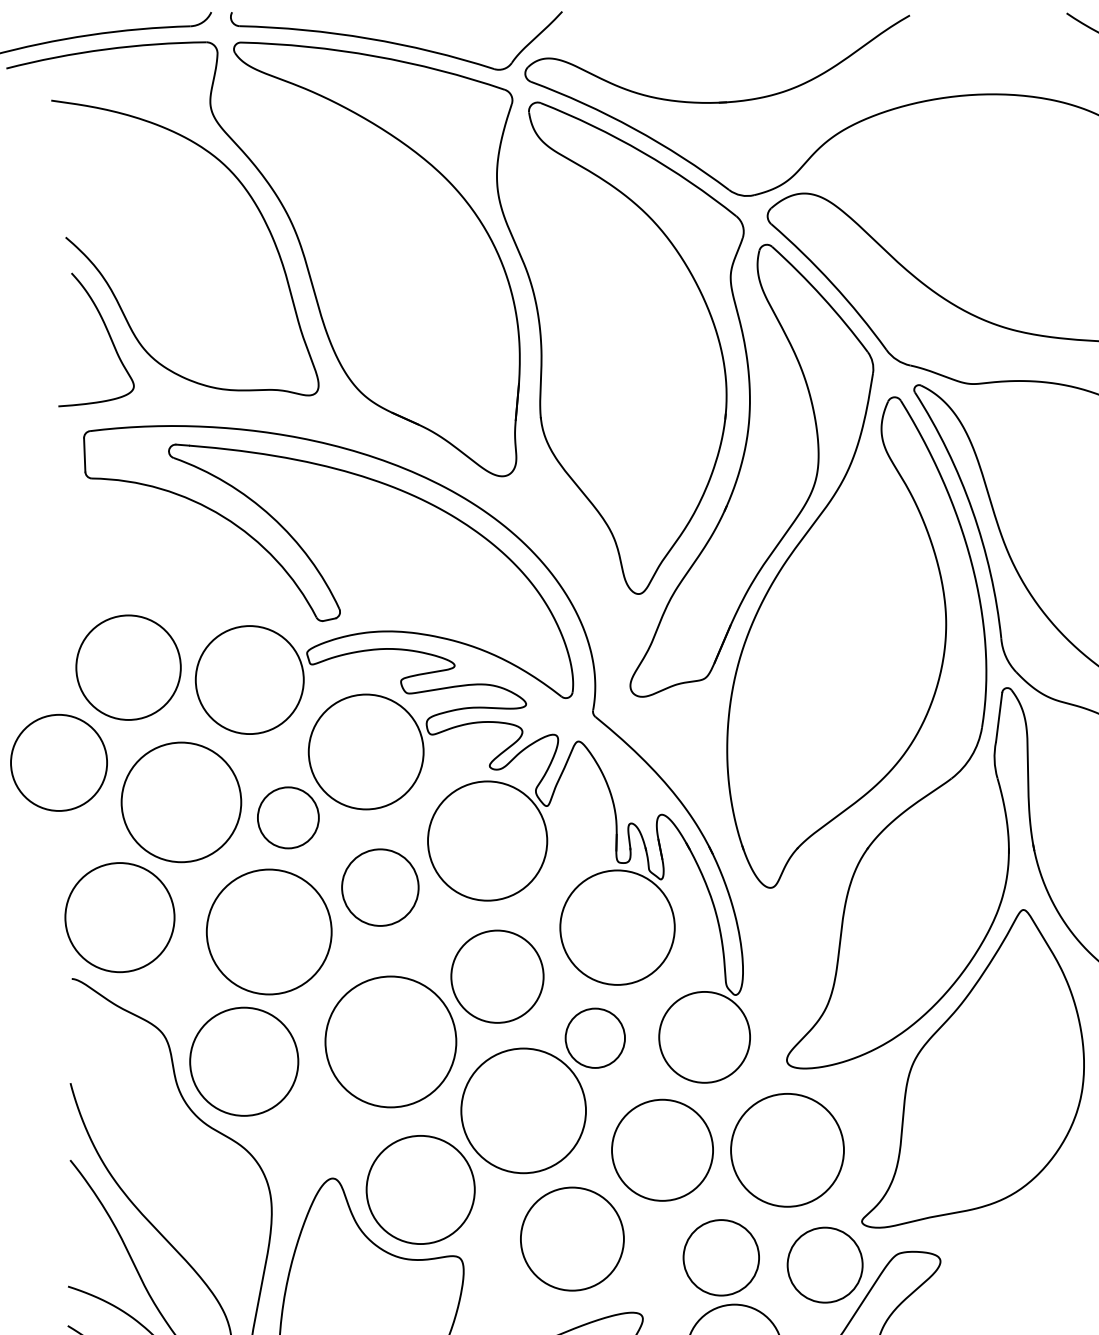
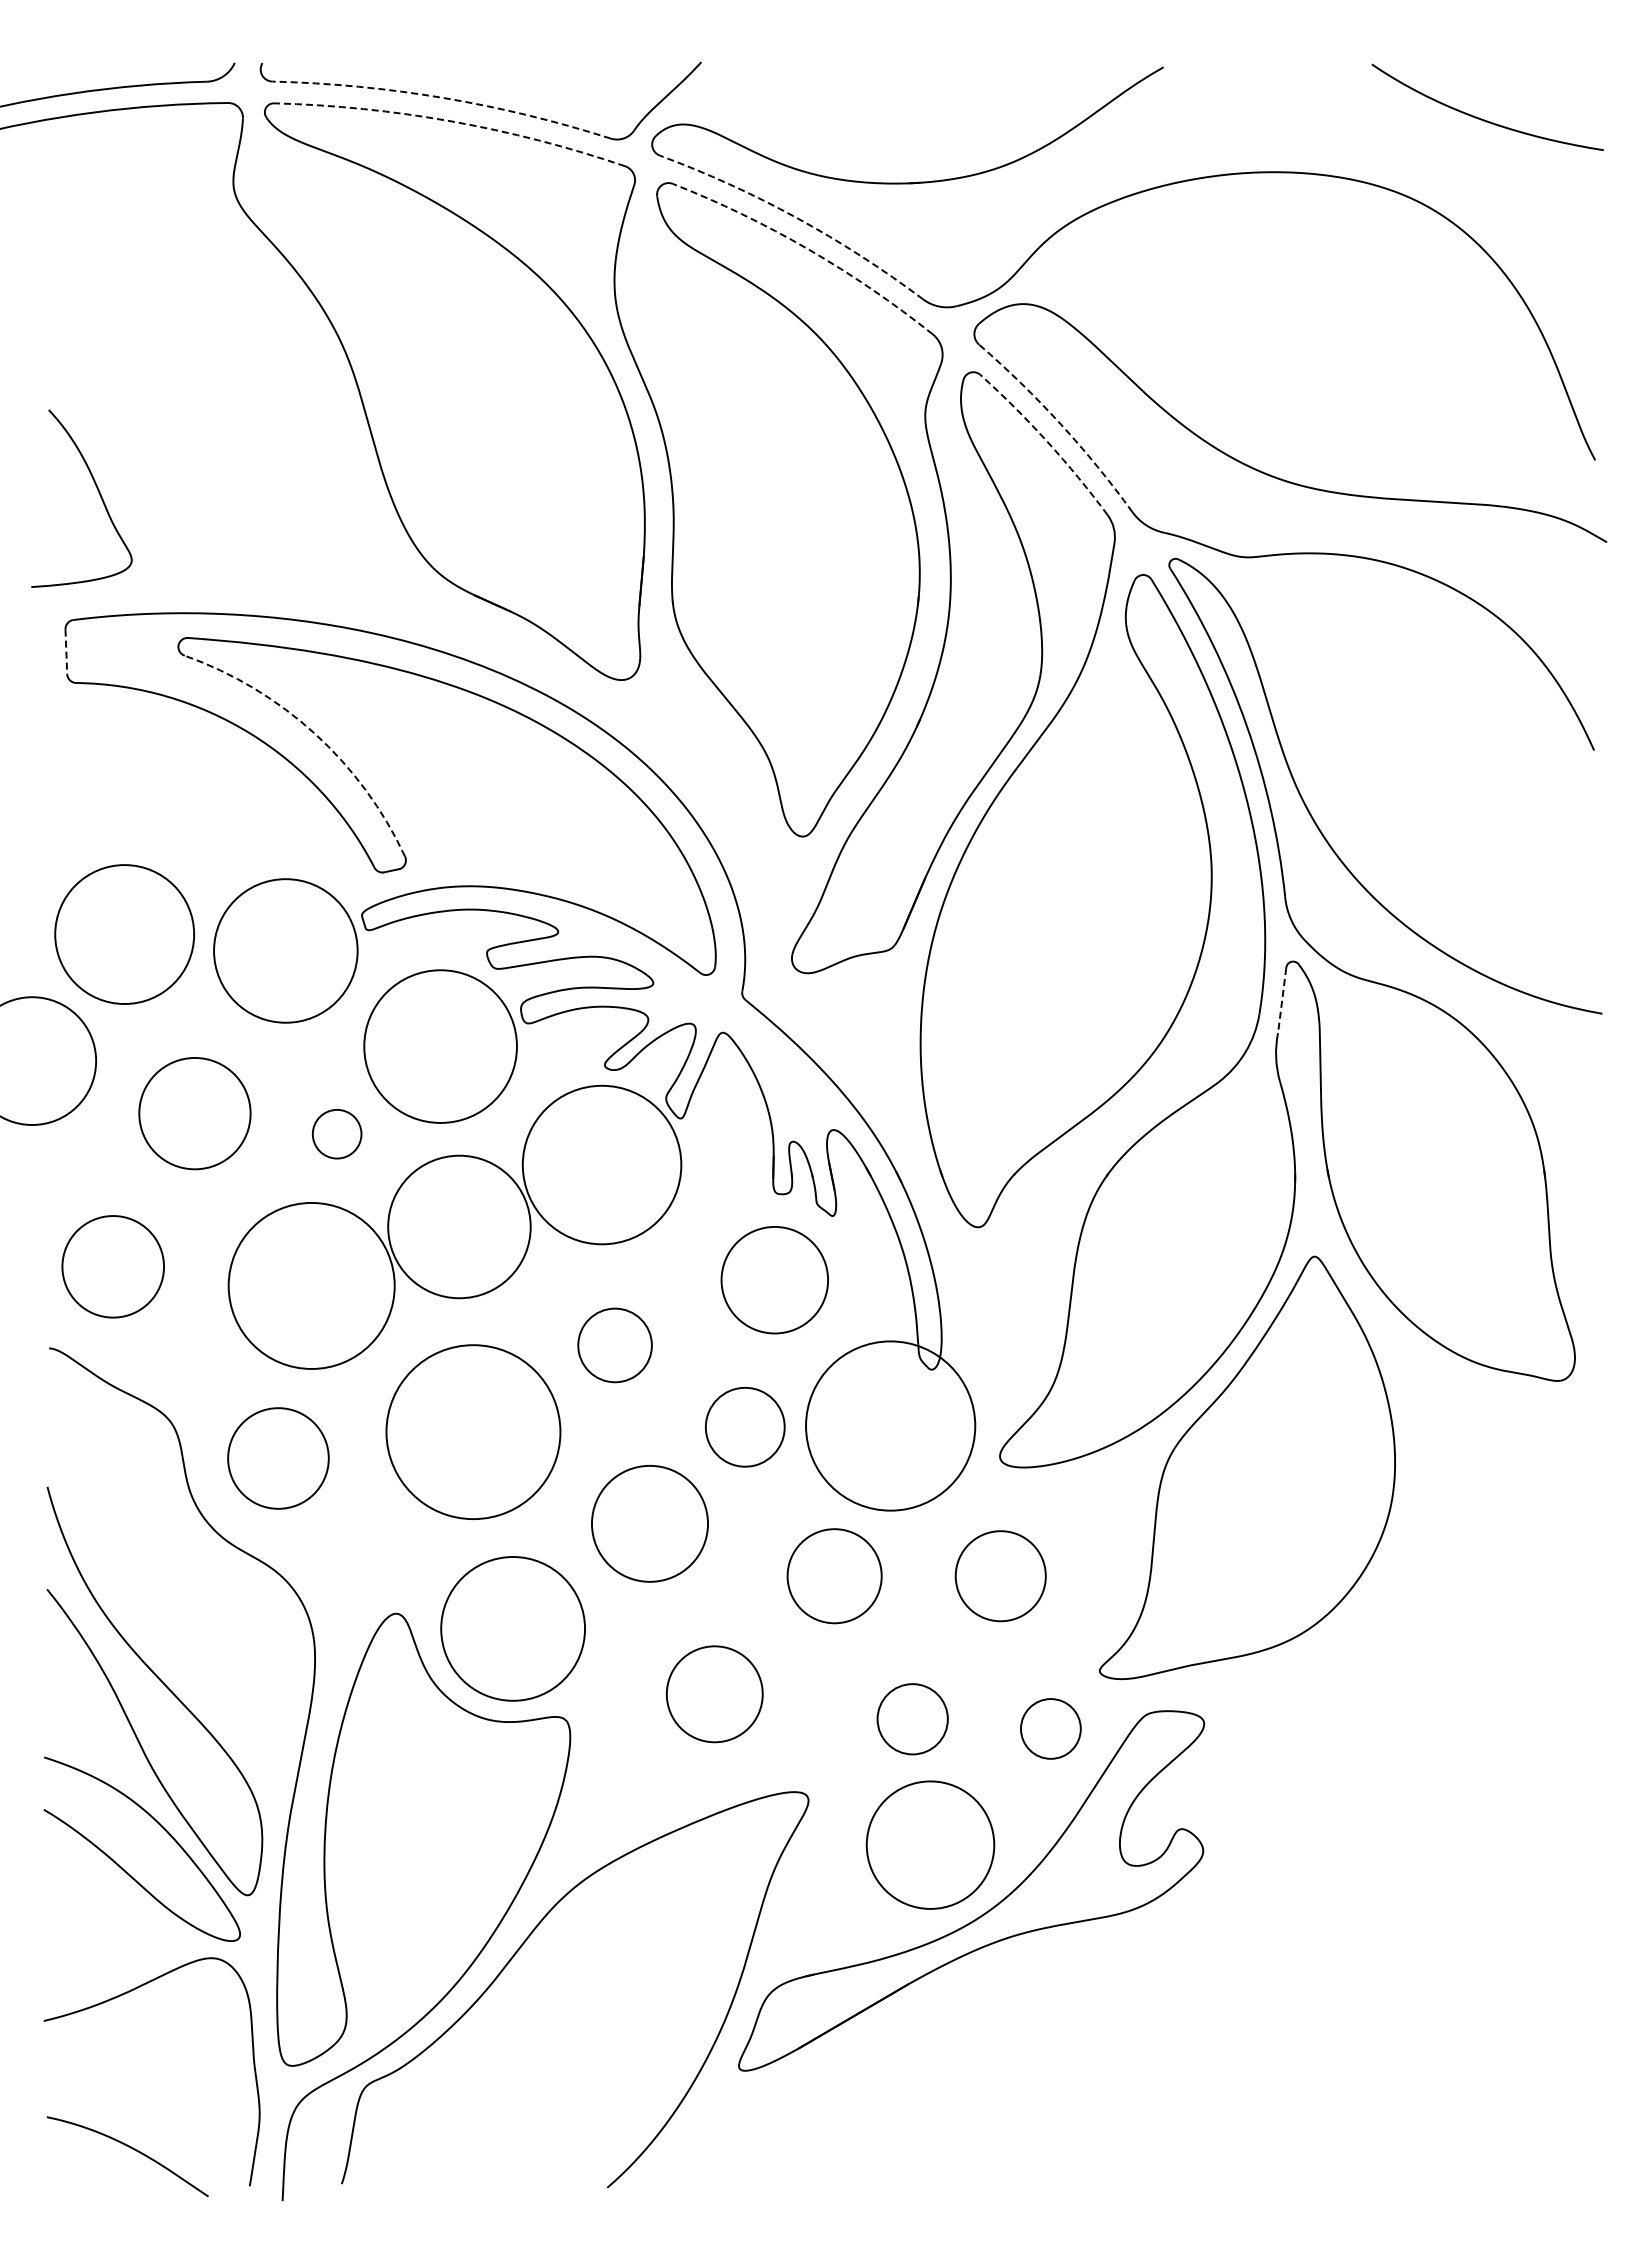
arc: (368, 38) -> (443, 98), solid -> dashed
arc: (374, 56) -> (451, 121), solid -> dashed
arc: (633, 128) -> (796, 217), solid -> dashed
arc: (642, 152) -> (808, 249), solid -> dashed
curve: (255, 205) -> (293, 320), removed
arc: (832, 284) -> (1060, 424), solid -> dashed
arc: (822, 296) -> (1047, 441), solid -> dashed
line: (84, 455) -> (66, 652), solid -> dashed
arc: (272, 516) -> (315, 733), solid -> dashed
line: (999, 717) -> (1282, 1000), solid -> dashed
circle: (181, 802) -> (194, 1113), size x0.7
circle: (287, 817) -> (336, 1133), size x0.6
circle: (380, 887) -> (459, 1226), size x1.4
circle: (119, 917) -> (112, 1266), size x0.7
circle: (617, 927) -> (774, 1280), size x0.7
circle: (496, 976) -> (614, 1345), size x0.6
circle: (704, 1036) -> (890, 1425), size x1.4
circle: (244, 1061) -> (278, 1458), size x0.7
circle: (523, 1110) -> (649, 1523), size x0.7
circle: (662, 1150) -> (834, 1576), size x0.7
circle: (787, 1150) -> (1000, 1576), size x0.6
circle: (572, 1238) -> (714, 1693), size x0.7
circle: (721, 1258) -> (912, 1719), size x0.7
circle: (824, 1264) -> (1050, 1728), size x0.6

